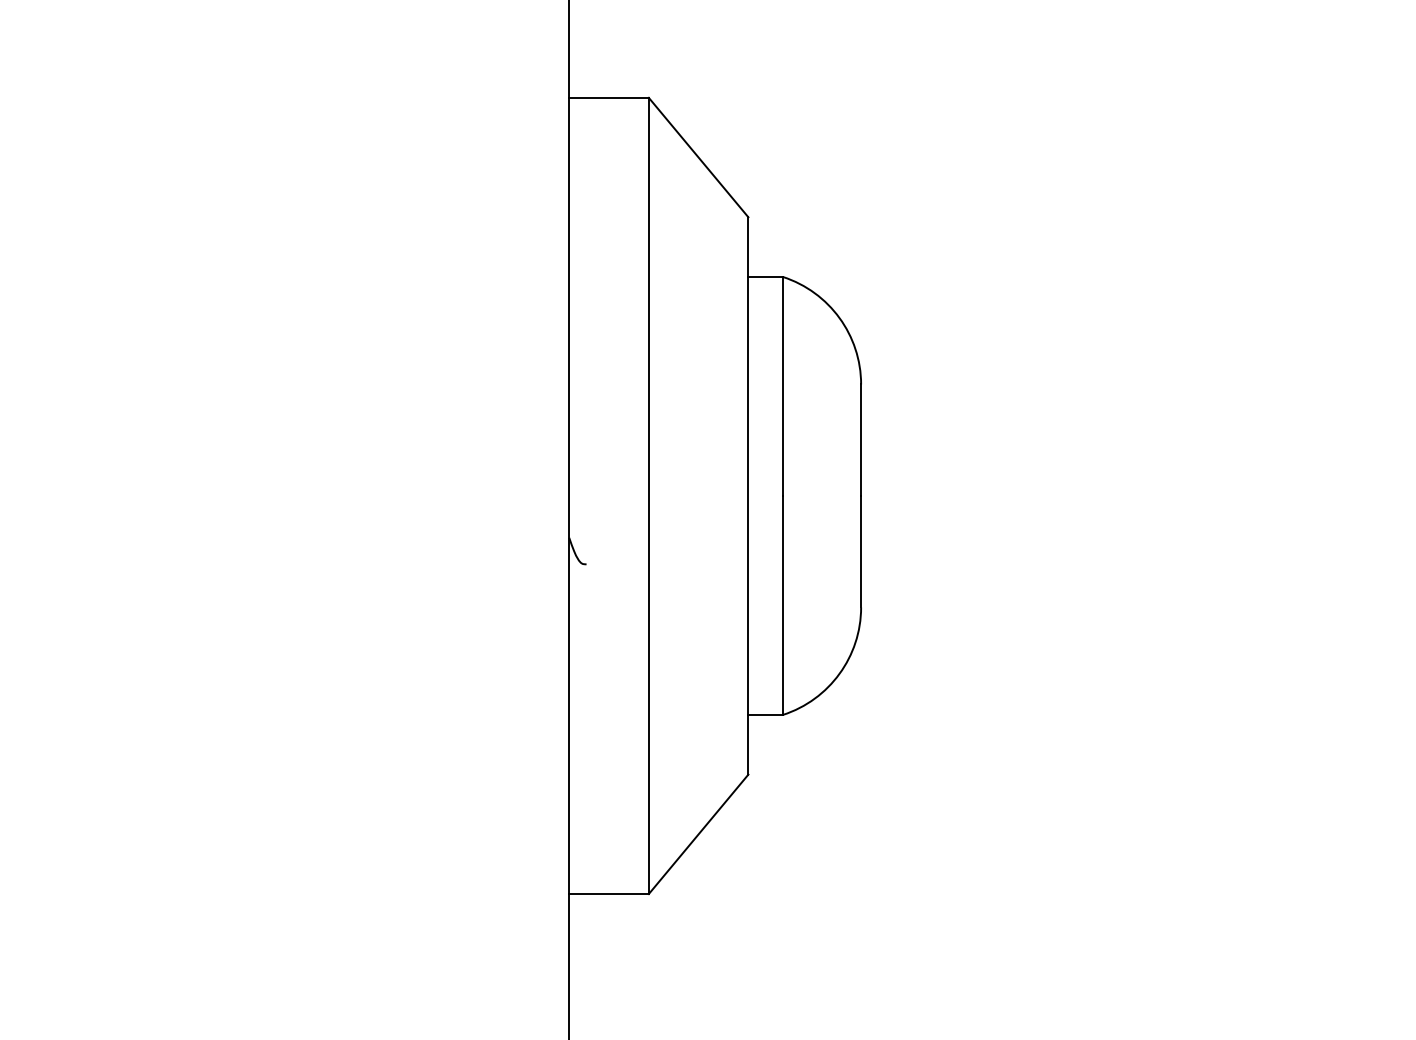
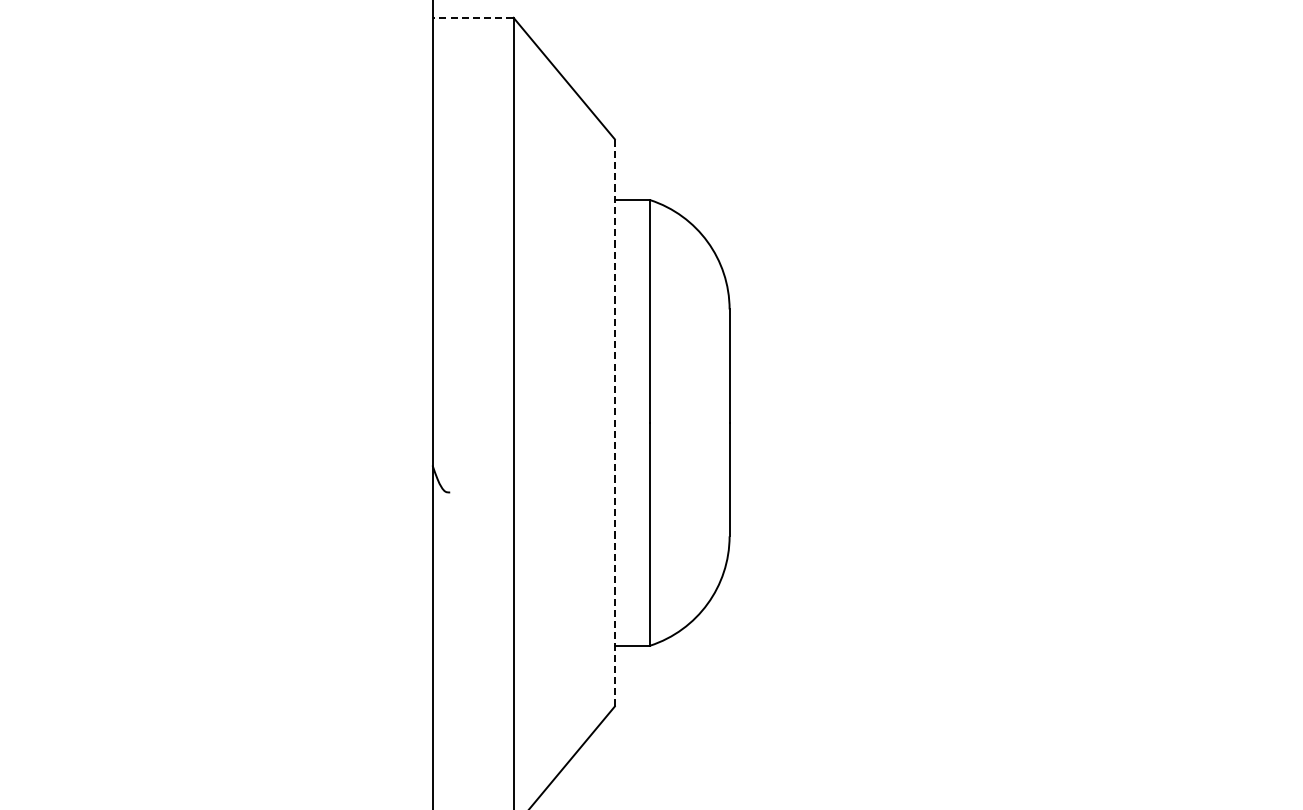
line: (609, 97) -> (473, 17), solid -> dashed
line: (748, 495) -> (614, 422), solid -> dashed

